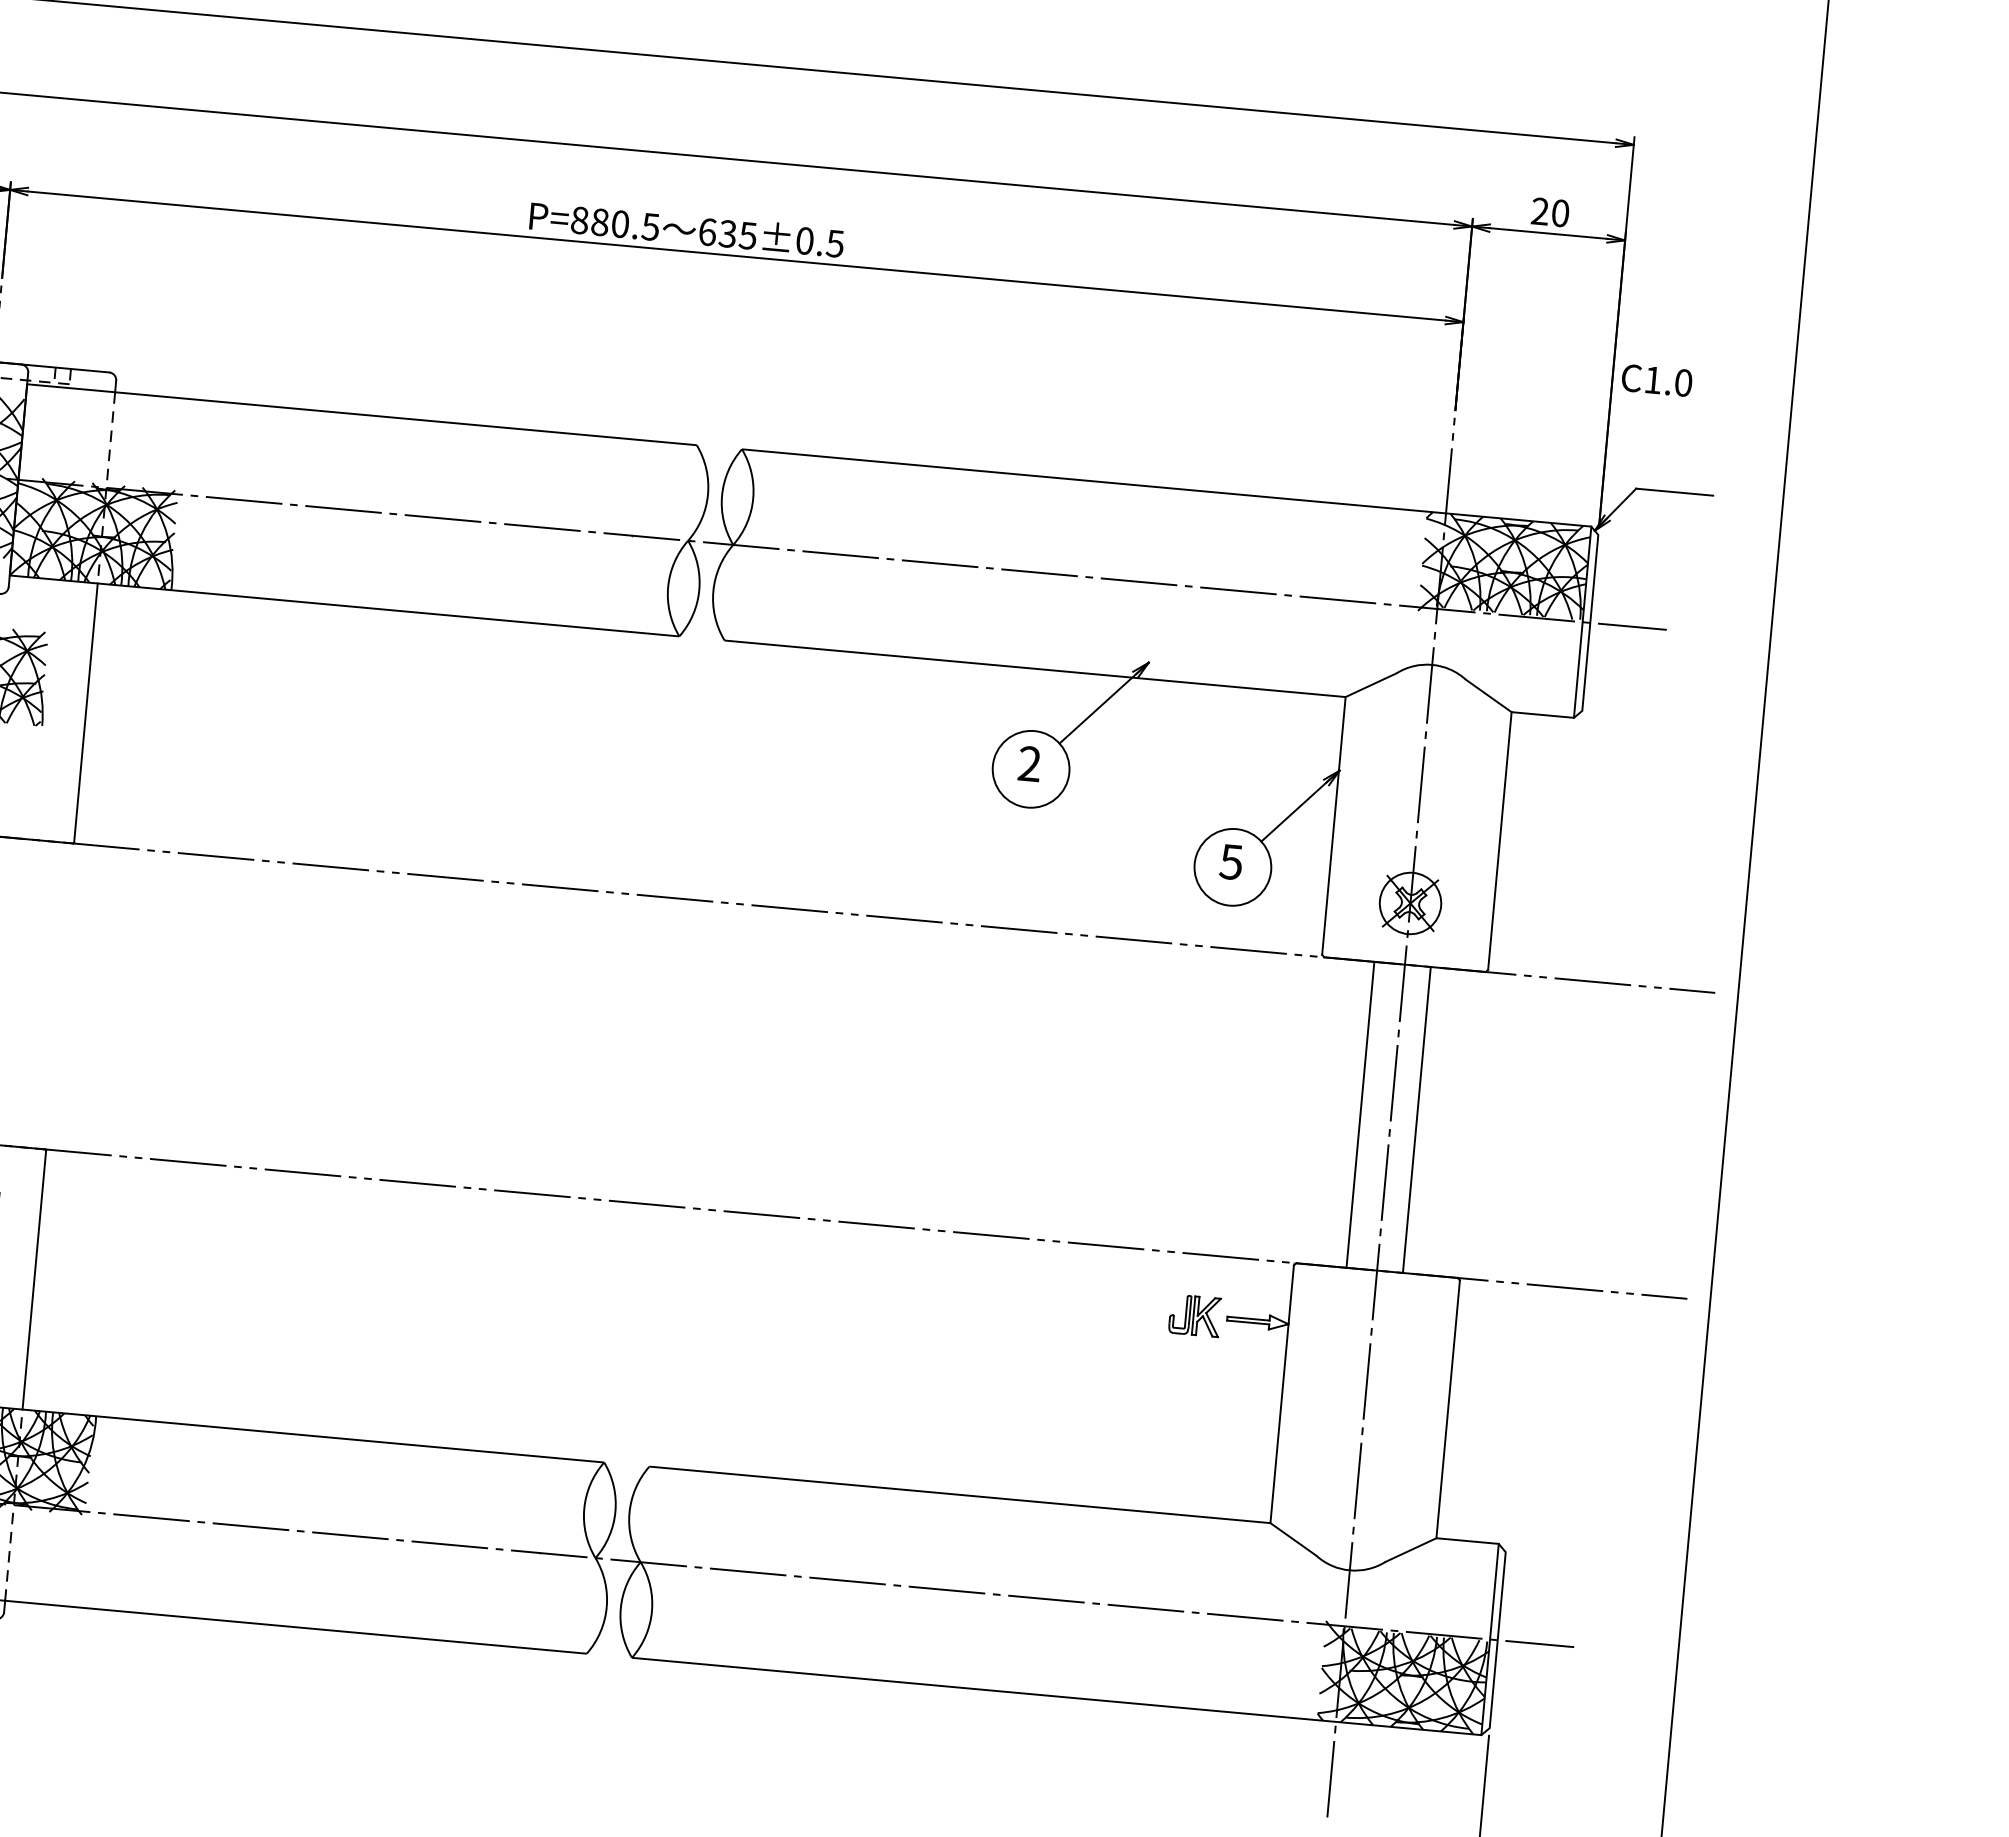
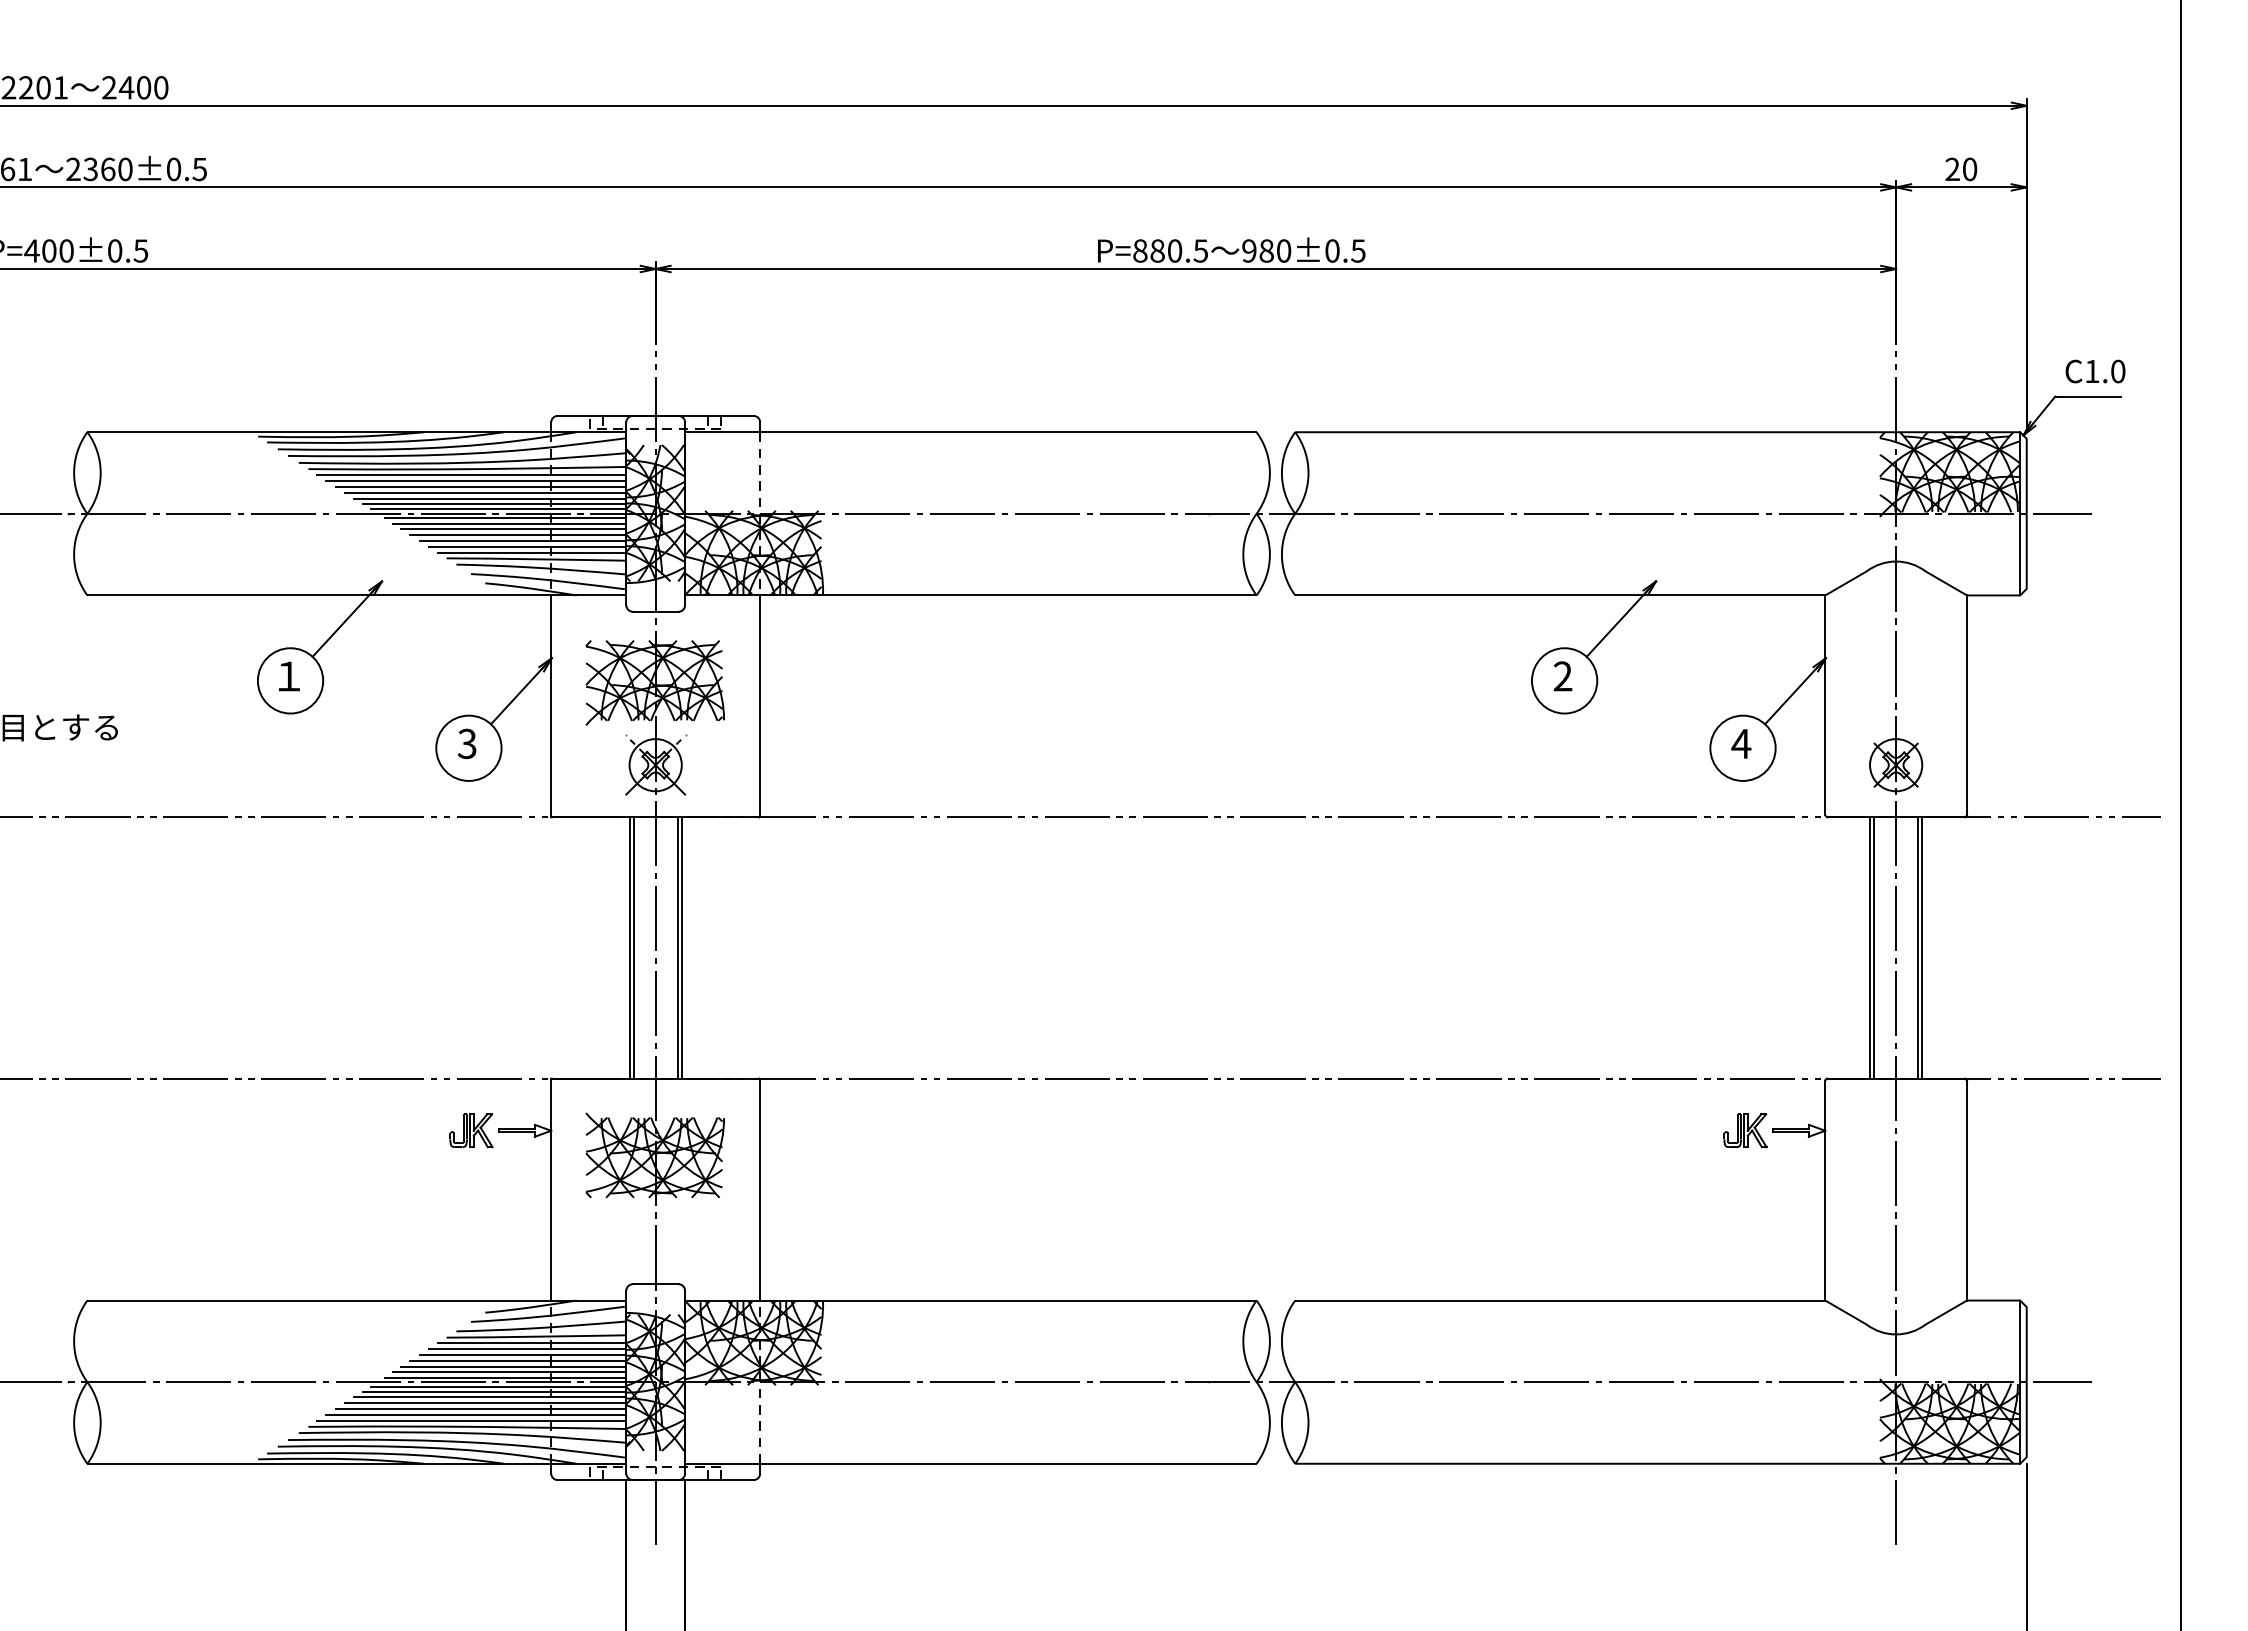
text: (727, 233) -> (1266, 250), 635±0.5 -> 980±0.5
text: (1656, 380) -> (2095, 371), moved
text: (1231, 862) -> (1741, 744), 5 -> 4
line: (1365, 1114) -> (1874, 947), added
line: (1421, 1119) -> (1922, 947), added

